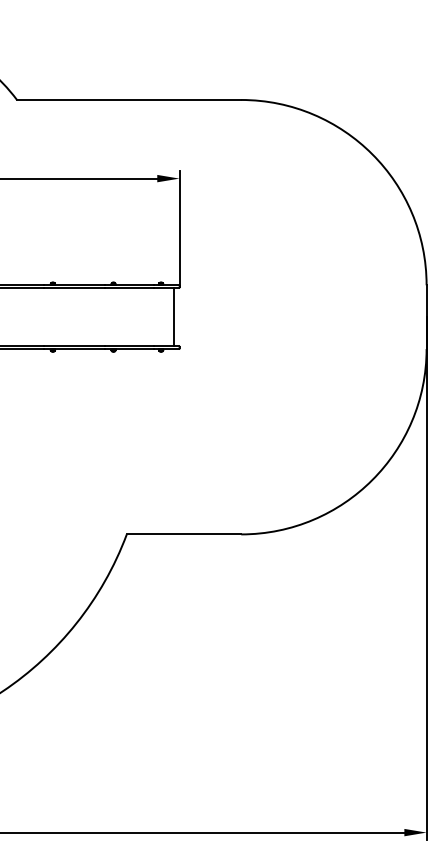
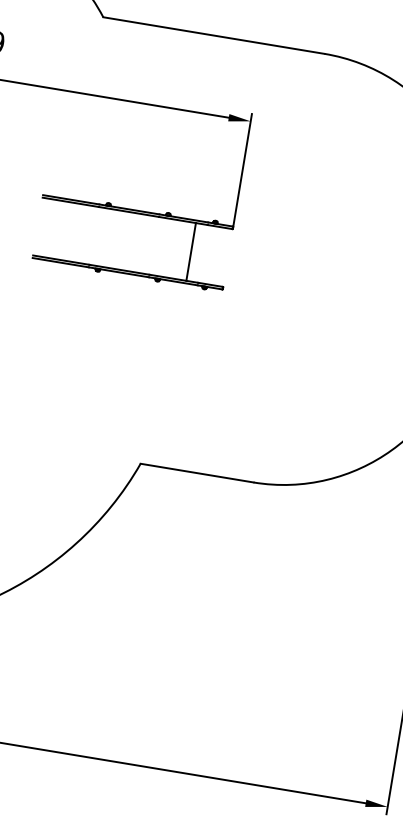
line: (174, 316) -> (191, 251), moved

